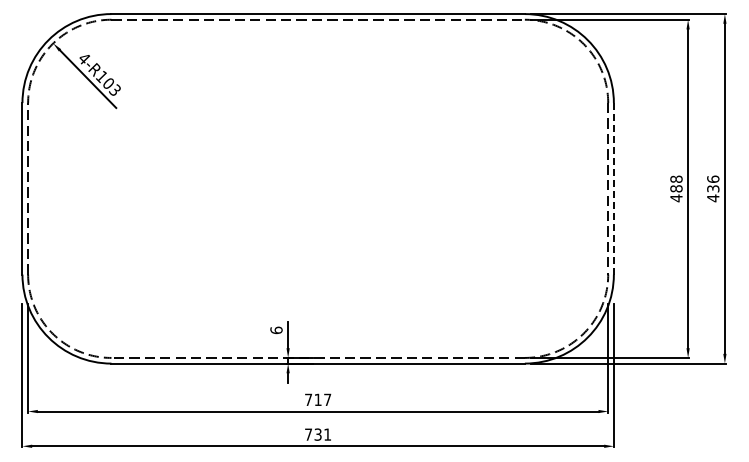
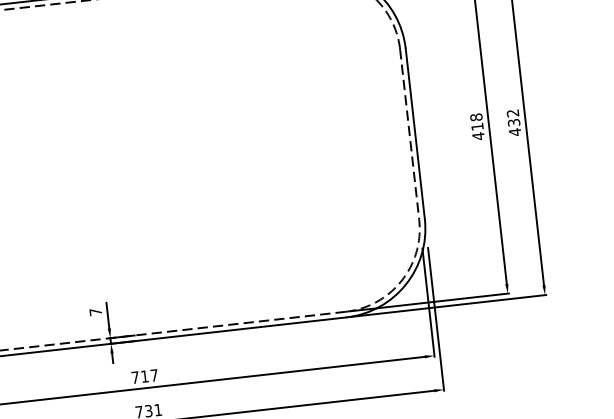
text: (713, 178) -> (513, 112), 436 -> 432
line: (613, 188) -> (414, 133), dashed -> solid
text: (676, 188) -> (477, 126), 488 -> 418
text: (276, 330) -> (95, 312), 6 -> 7

